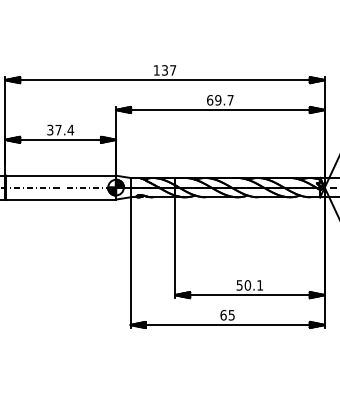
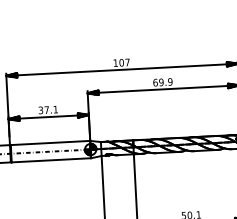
text: (164, 70) -> (121, 62), 137 -> 107
text: (230, 99) -> (170, 81), 69.7 -> 69.9
text: (70, 130) -> (55, 109), 37.4 -> 37.1

